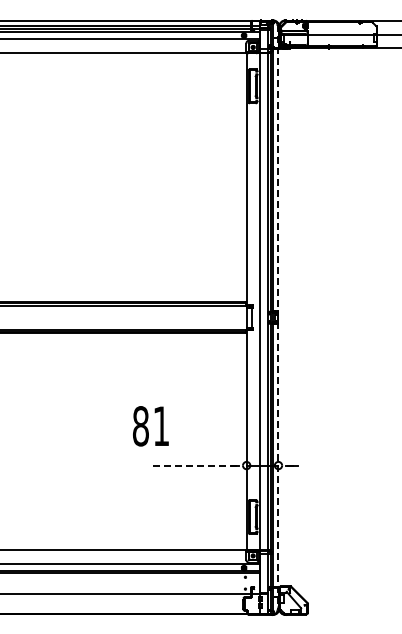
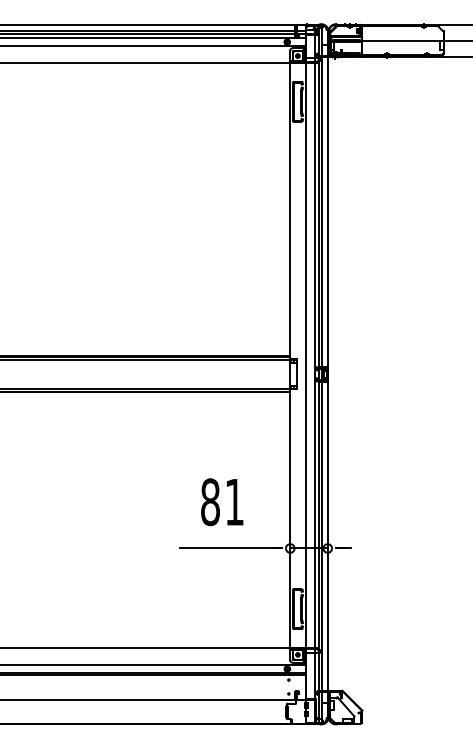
line: (278, 318) -> (327, 375), dashed -> solid
text: (150, 426) -> (221, 502), moved
line: (194, 465) -> (228, 548), dashed -> solid

